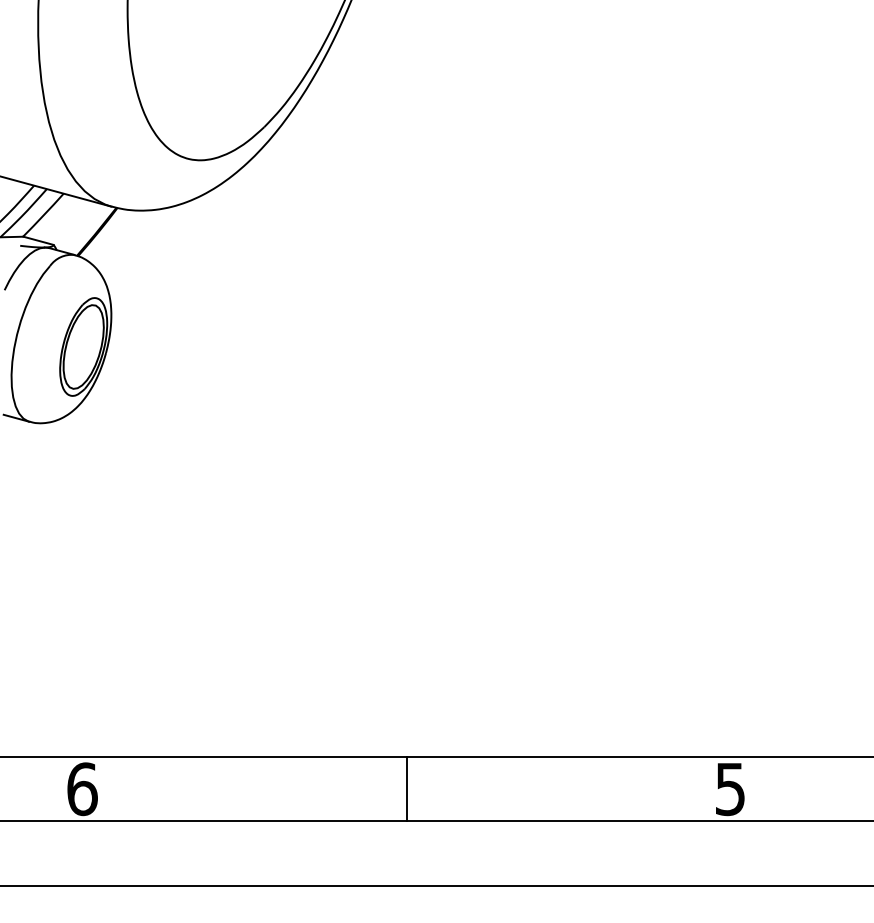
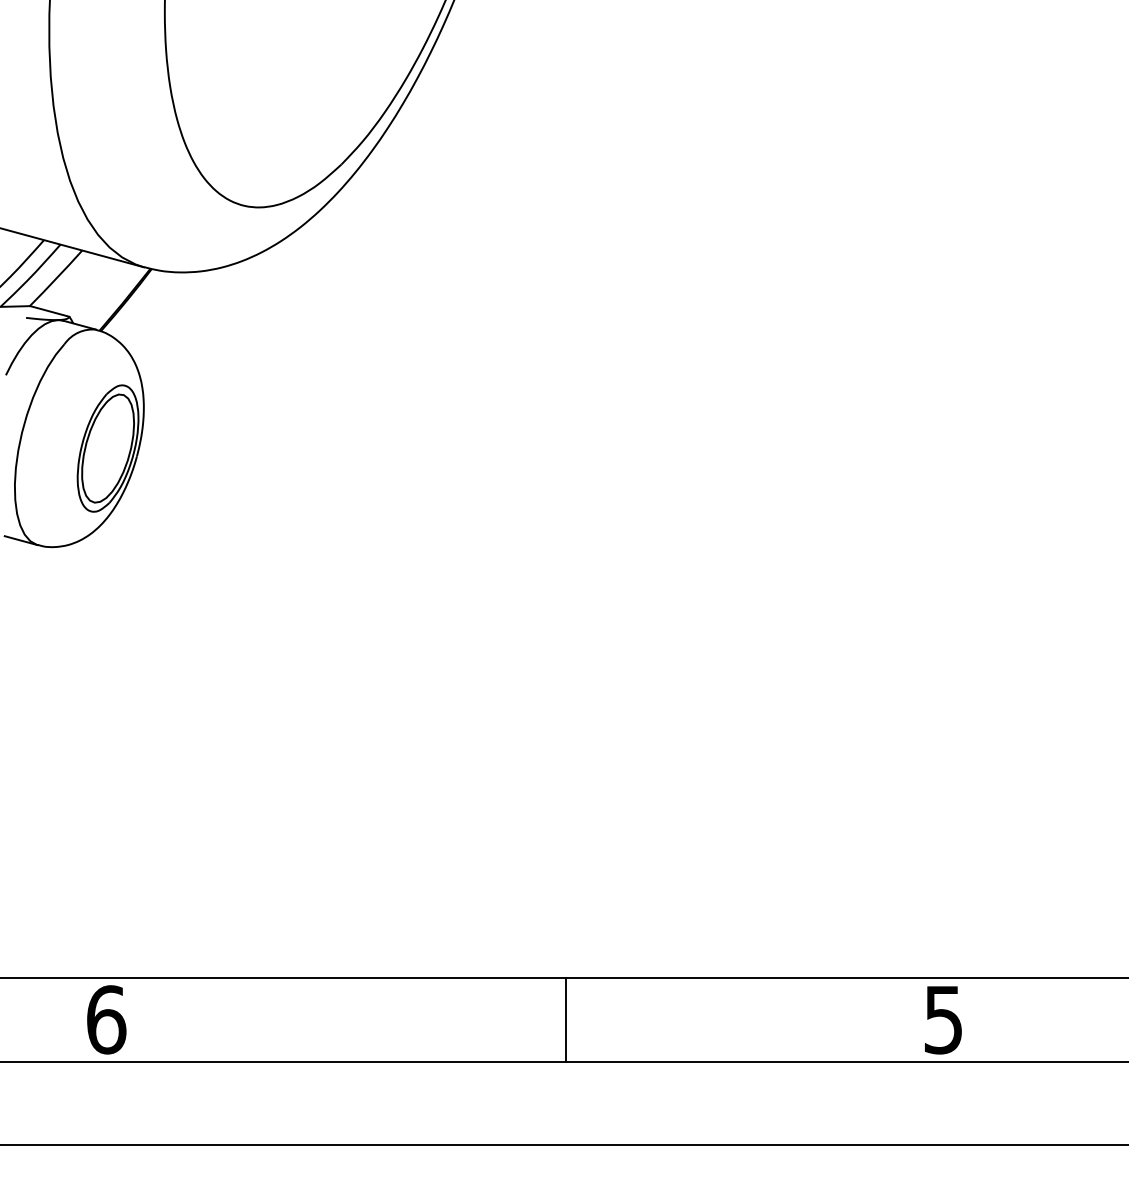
line: (406, 788) -> (566, 1019), moved

